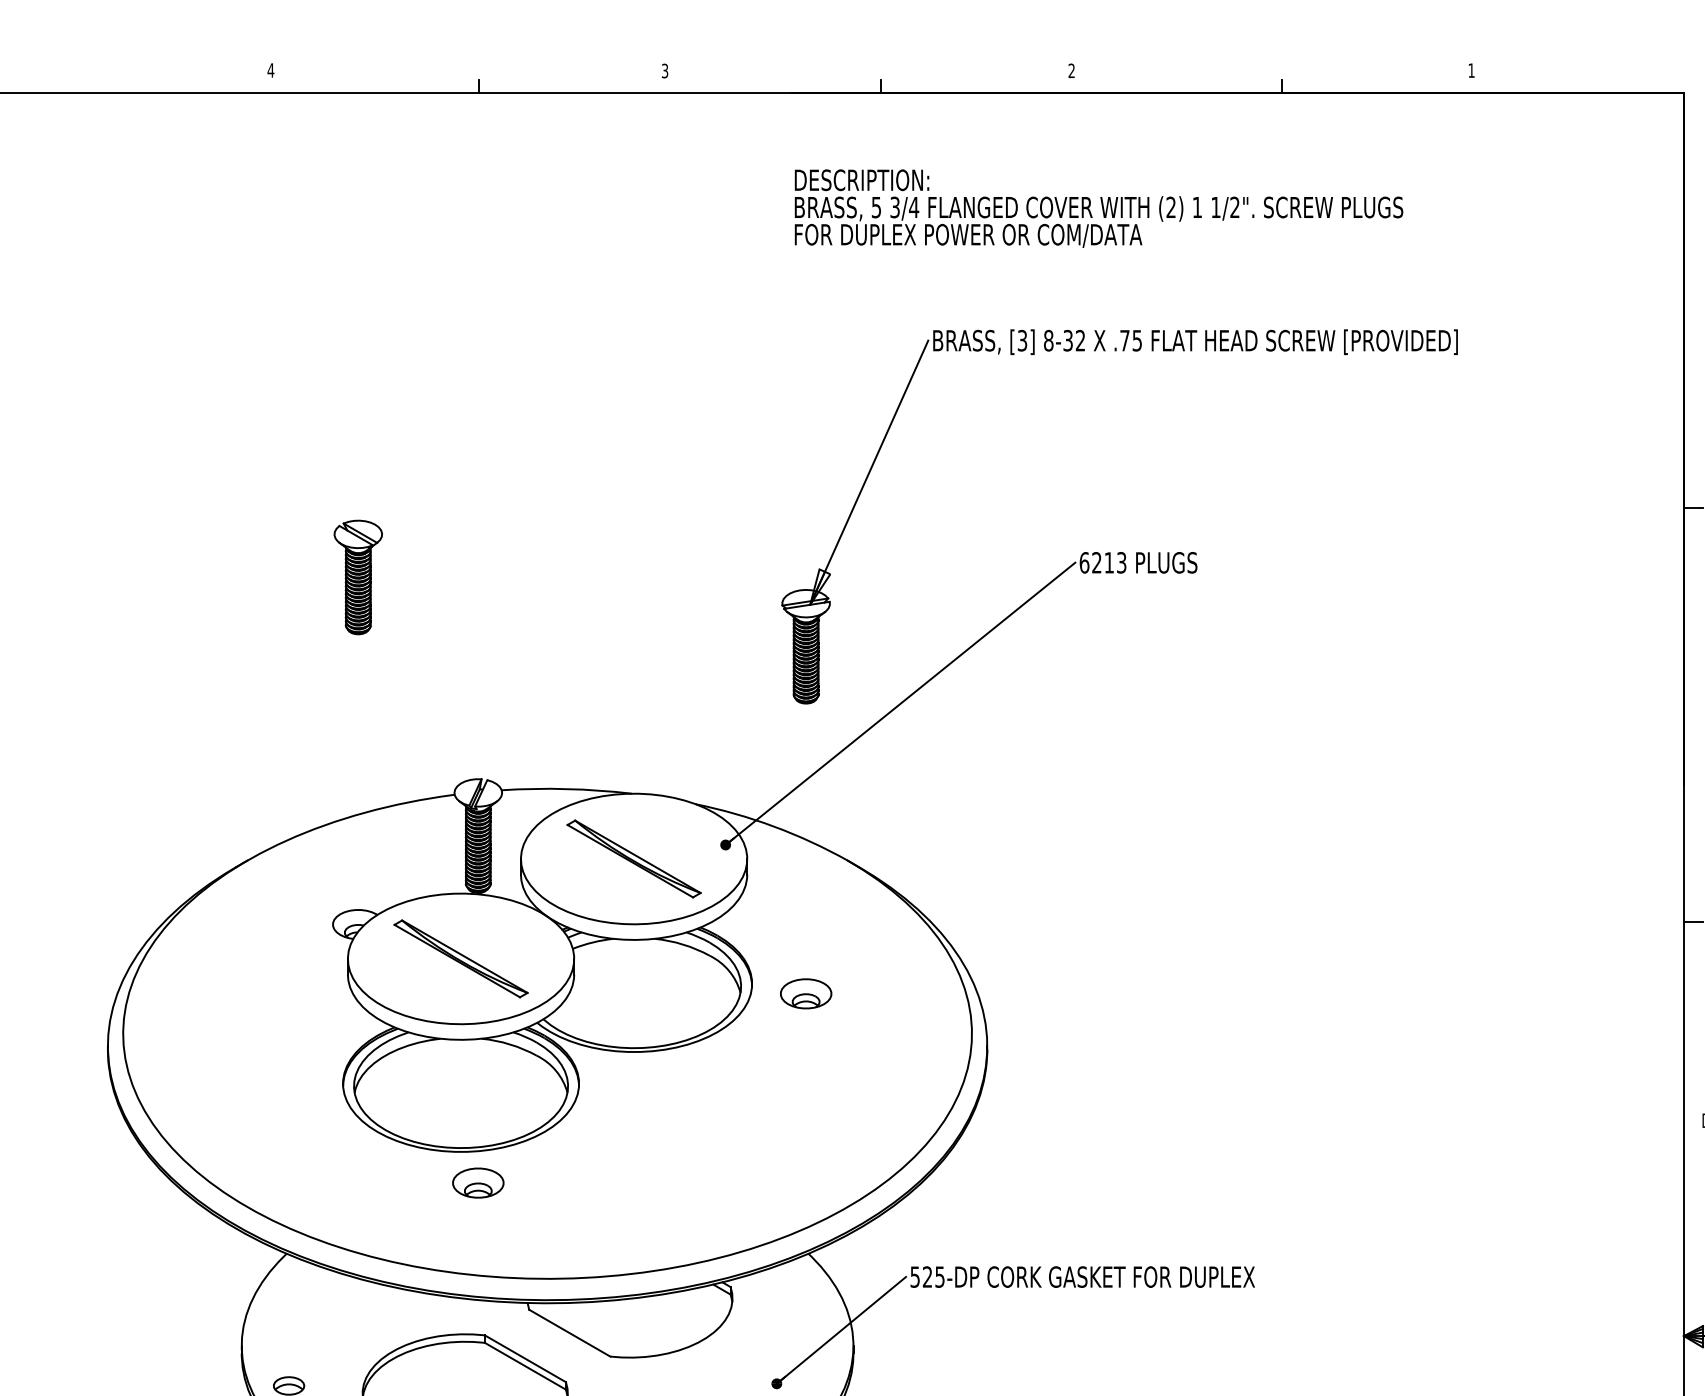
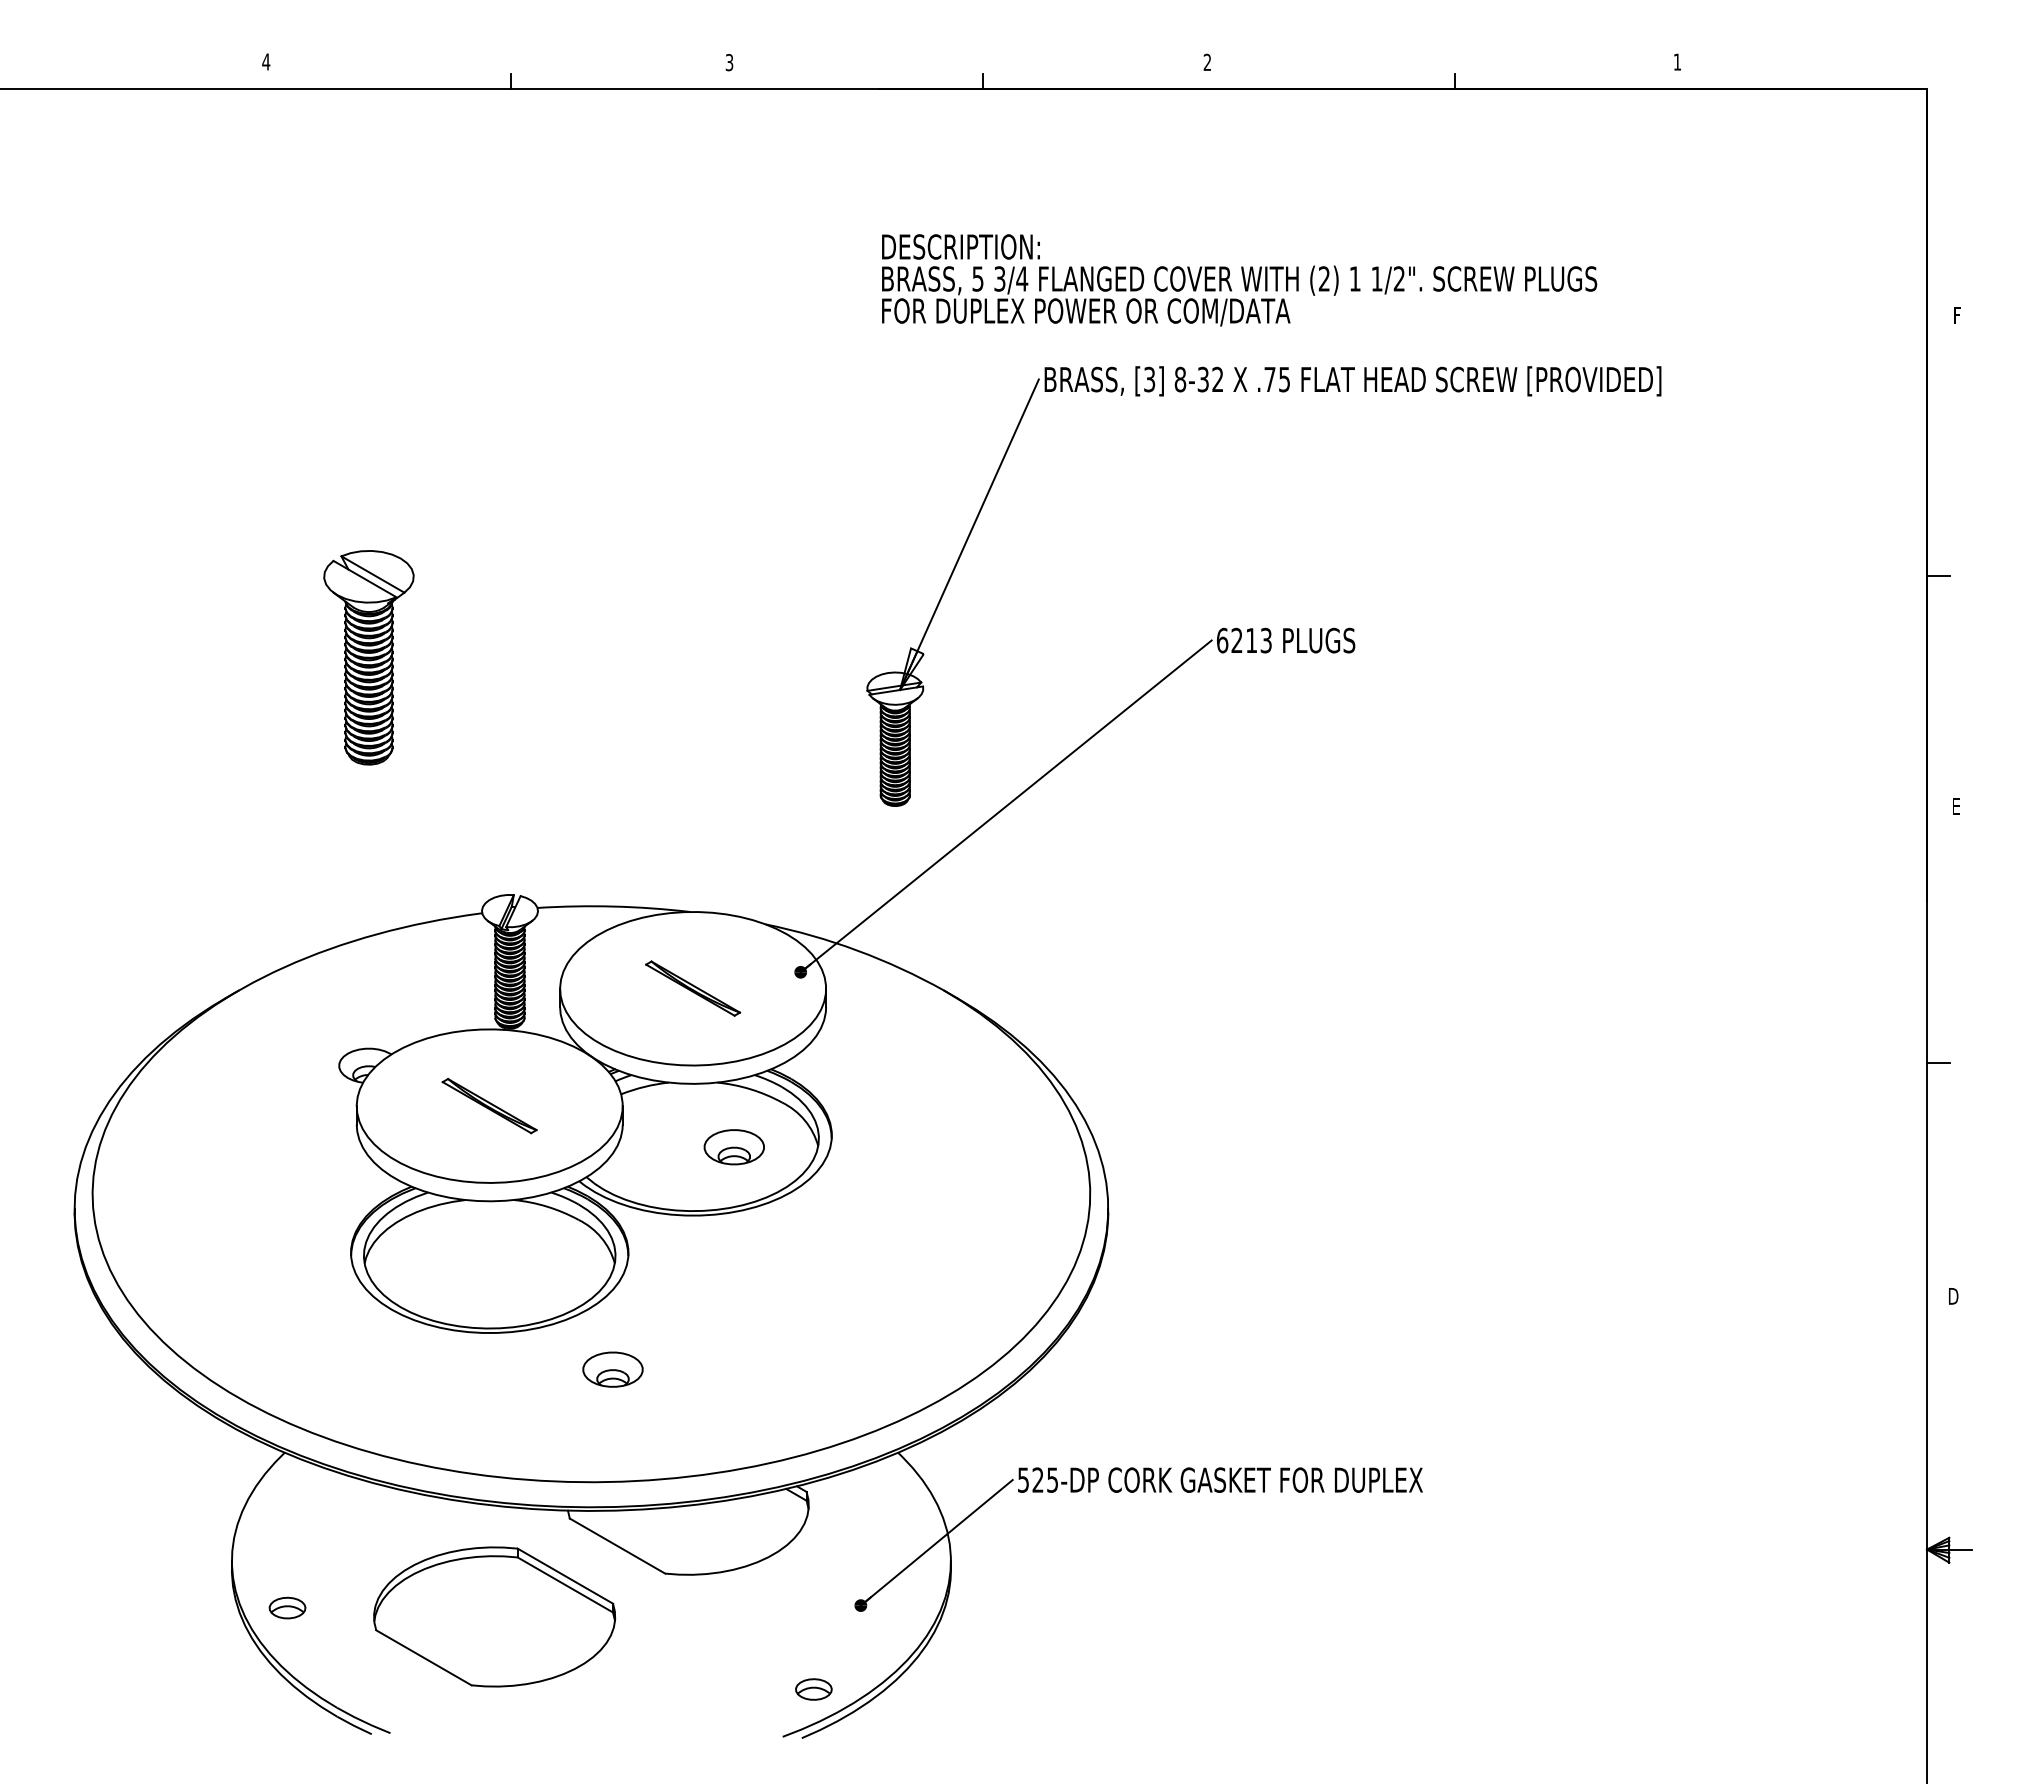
text: (1098, 208) -> (1239, 280), moved
part: (357, 577) -> (368, 657), size x1.6
part: (633, 858) -> (692, 988), size x0.6
part: (460, 958) -> (489, 1105), size x0.6
part: (805, 994) -> (733, 1147), moved
part: (477, 1182) -> (612, 1369), moved

